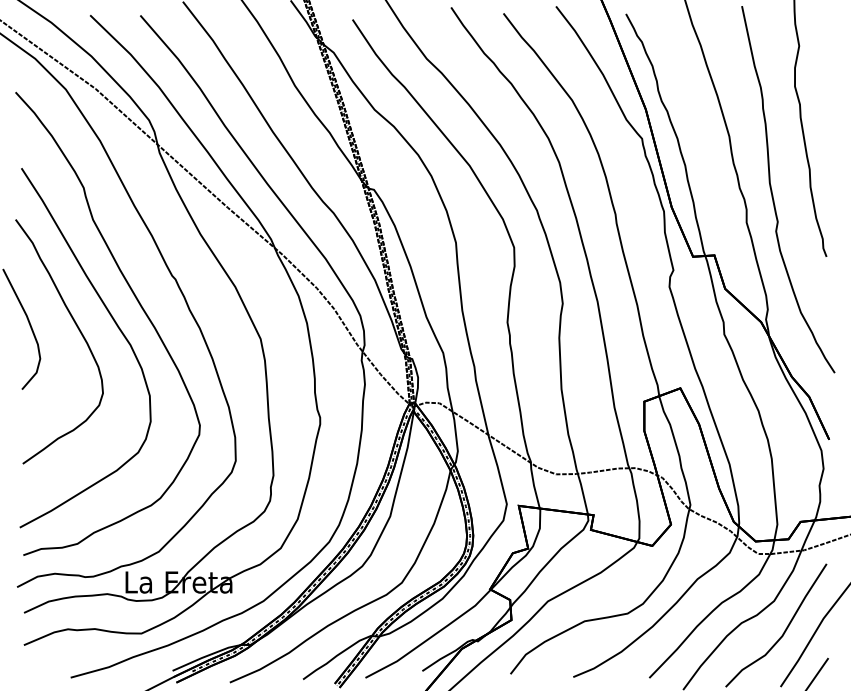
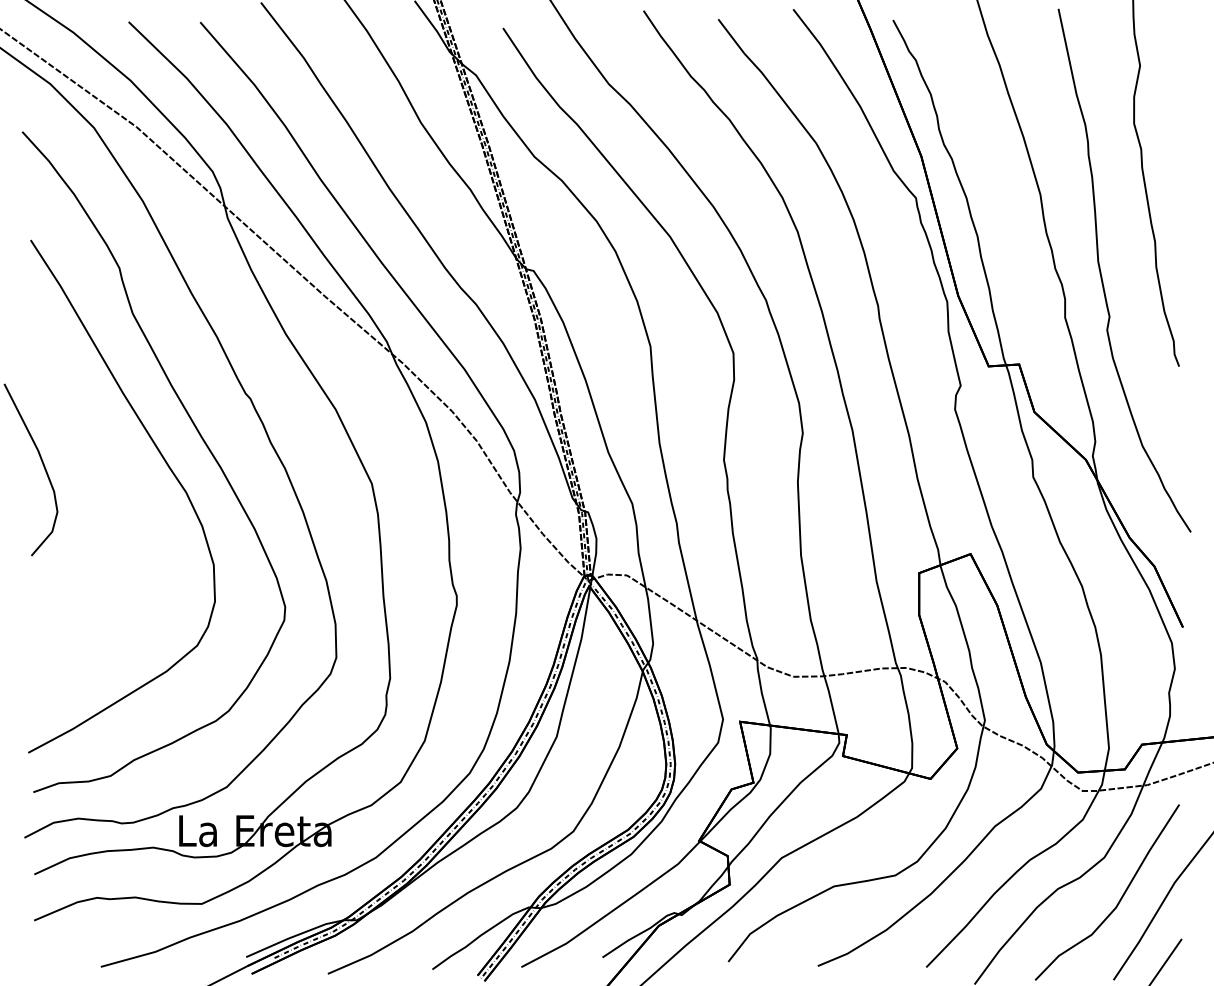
curve: (78, 330) -> (112, 471), removed

